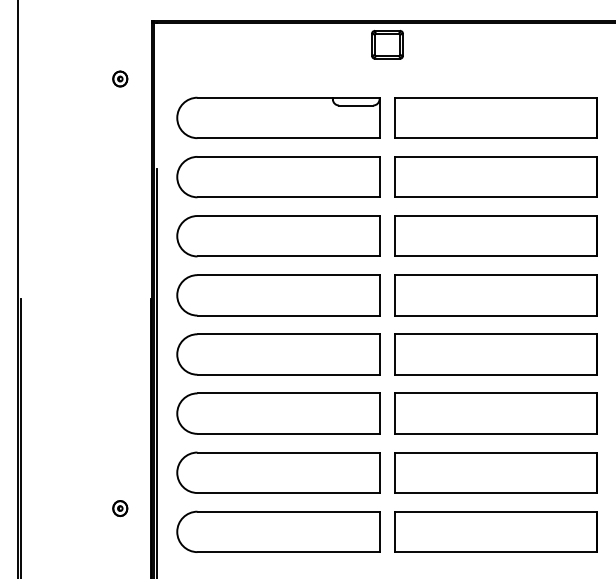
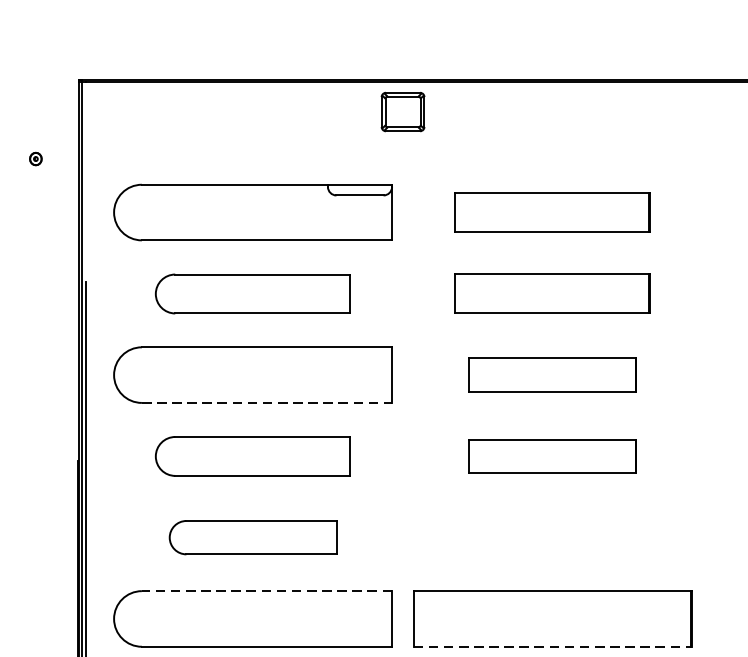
part: (120, 78) -> (36, 158), size x0.6
part: (495, 117) -> (551, 211), size x0.7
part: (495, 176) -> (551, 293), size x0.7
part: (278, 177) -> (253, 294), size x0.7
part: (495, 235) -> (551, 374), size x0.6
line: (289, 256) -> (268, 402), solid -> dashed
part: (278, 295) -> (253, 456), size x0.7
part: (495, 295) -> (551, 456), size x0.6
part: (278, 354) -> (253, 537), size x0.6
part: (495, 354) -> (551, 537), removed
line: (288, 393) -> (266, 591), solid -> dashed
line: (496, 433) -> (552, 646), solid -> dashed

